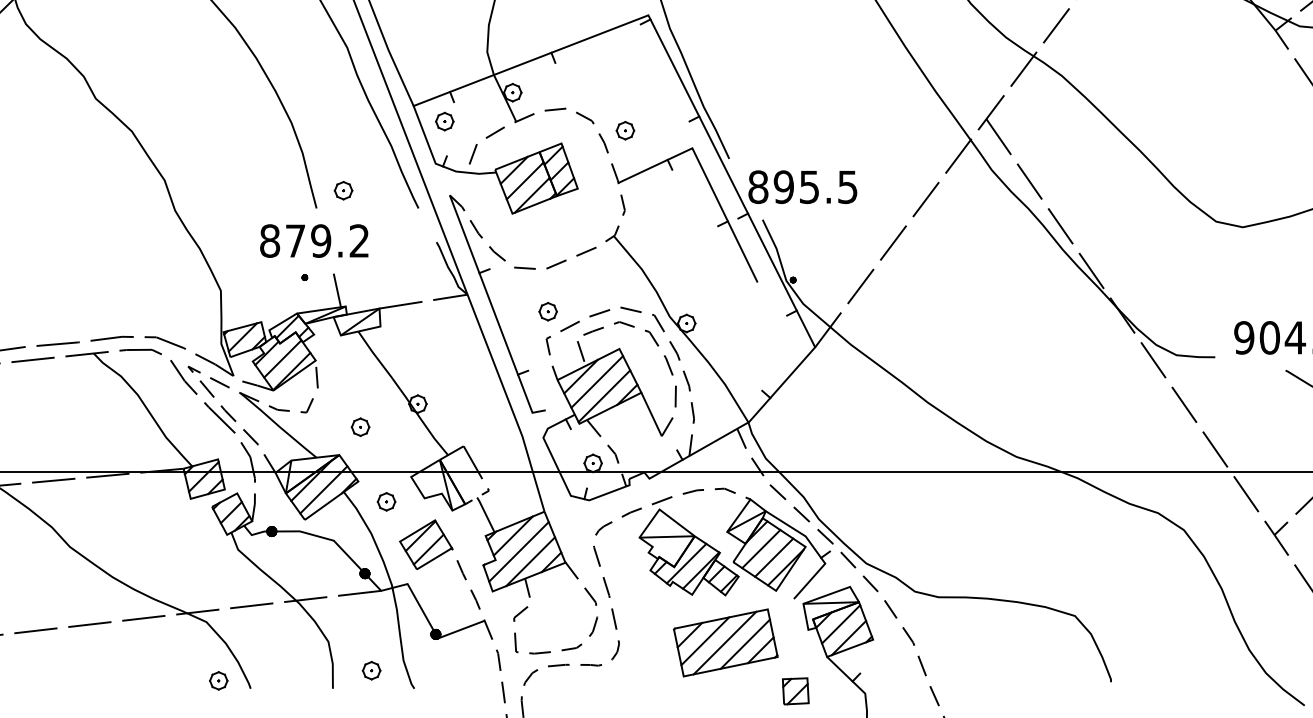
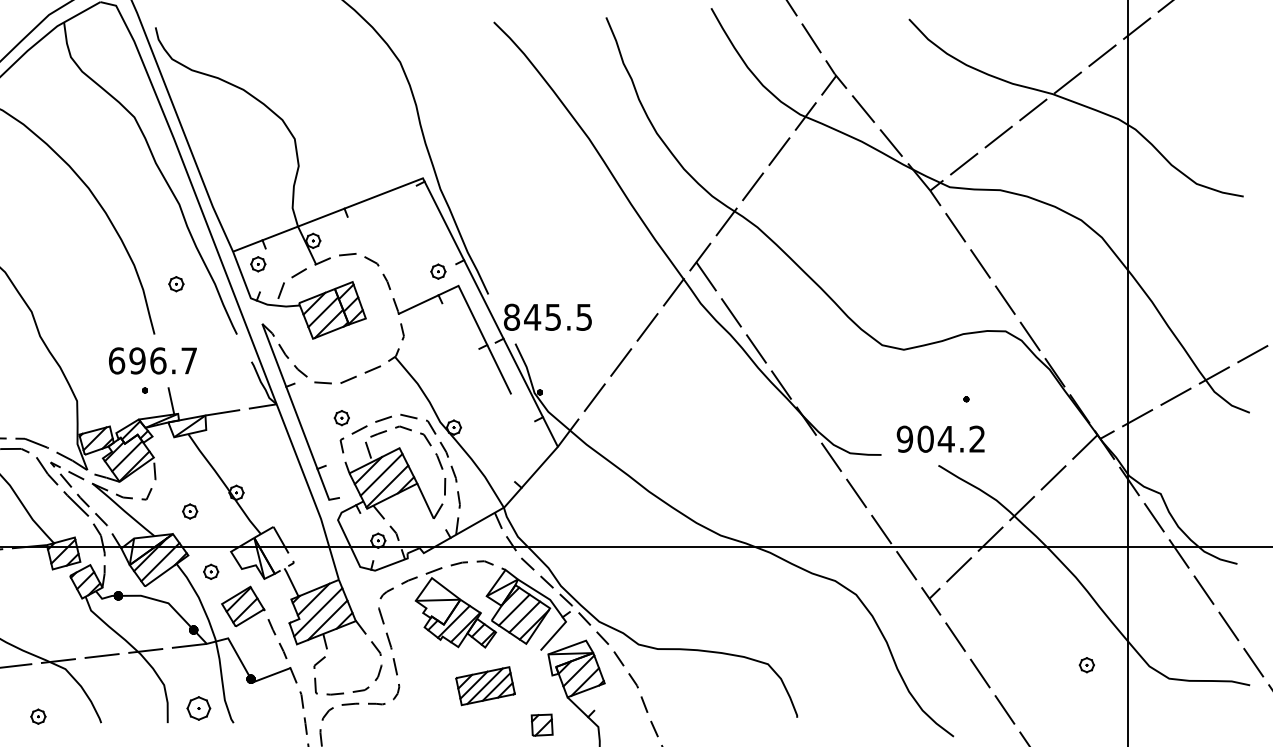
part: (625, 130) -> (438, 271), moved
text: (783, 186) -> (532, 316), 895.5 -> 845.5
part: (343, 191) -> (176, 284), moved
text: (314, 240) -> (152, 360), 879.2 -> 696.7
part: (725, 643) -> (485, 686), size x0.7
part: (372, 670) -> (199, 708), size x1.6
part: (218, 680) -> (38, 716), moved

